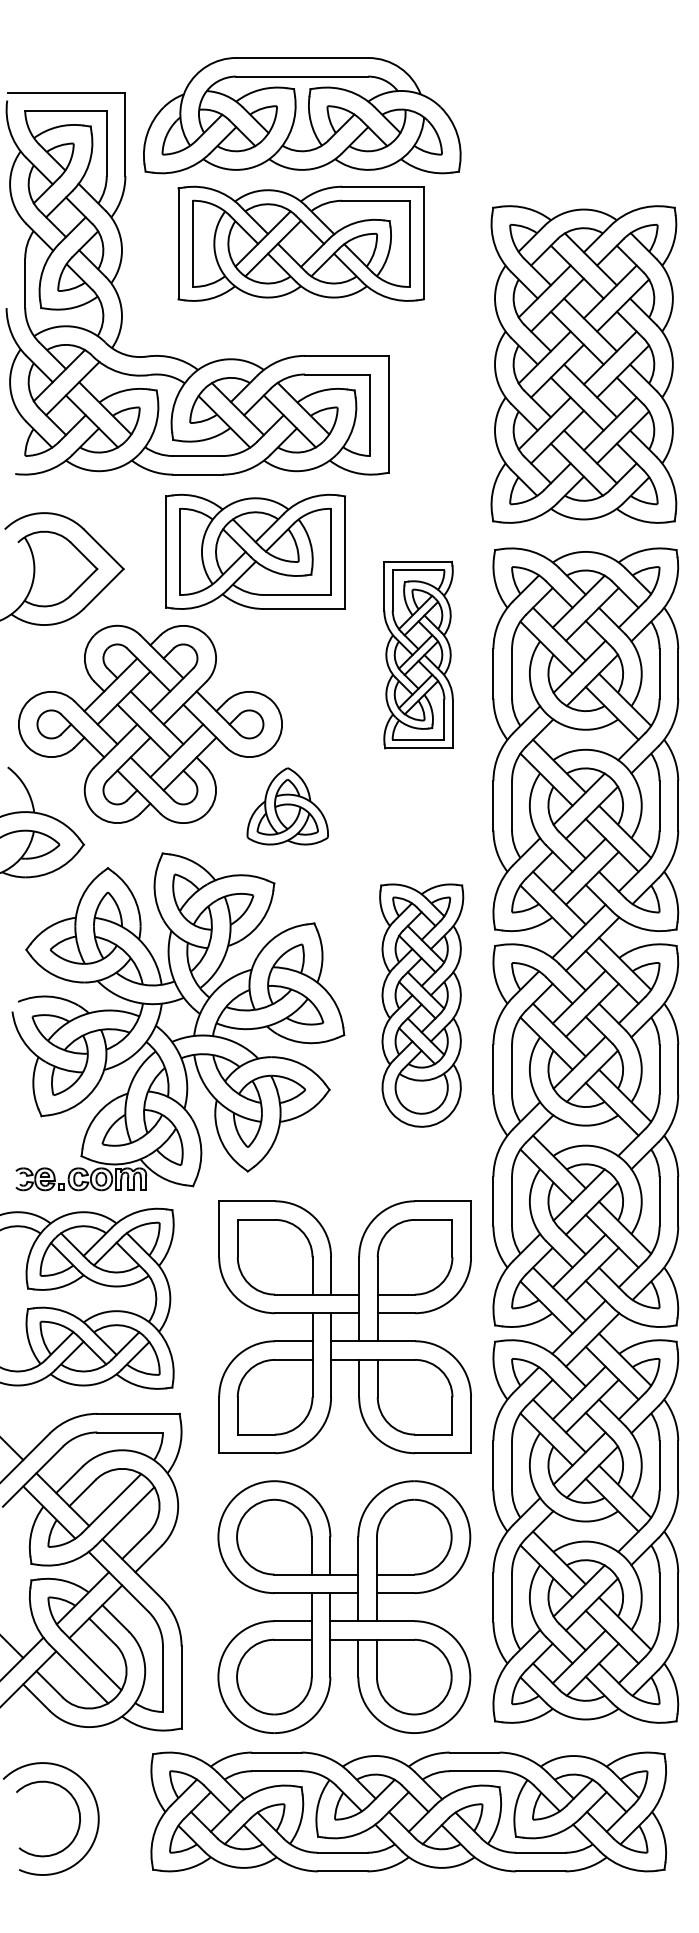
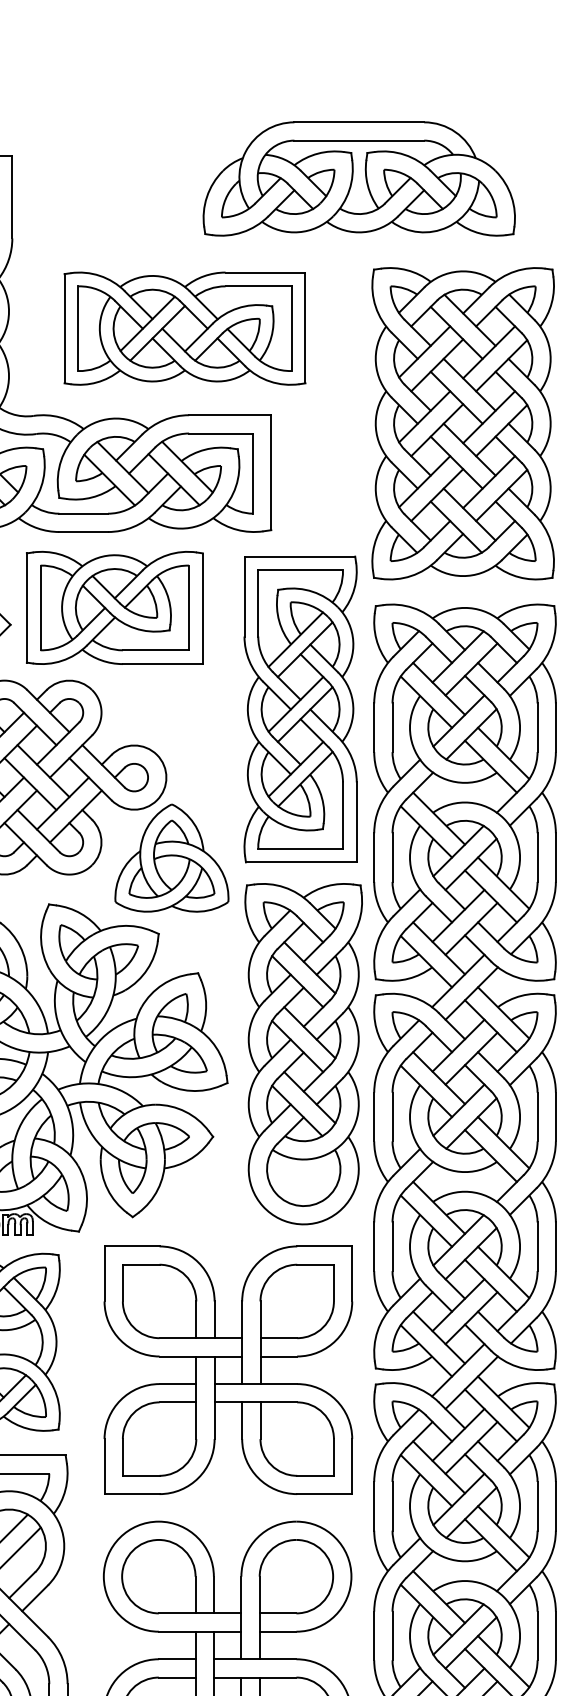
part: (302, 115) -> (359, 178), moved
part: (300, 243) -> (184, 328), moved
part: (255, 551) -> (114, 607), moved
part: (418, 654) -> (300, 708), size x1.67
part: (287, 806) -> (171, 858), size x1.43
part: (421, 1005) -> (303, 1053), size x1.43

